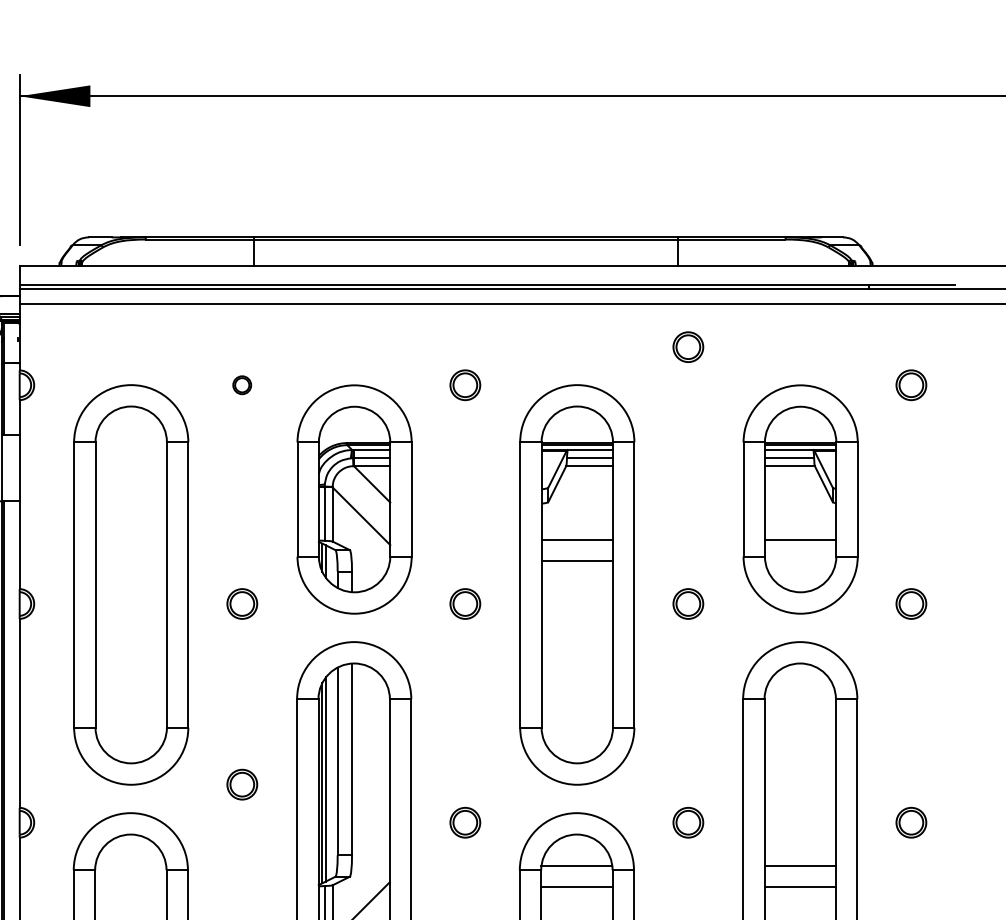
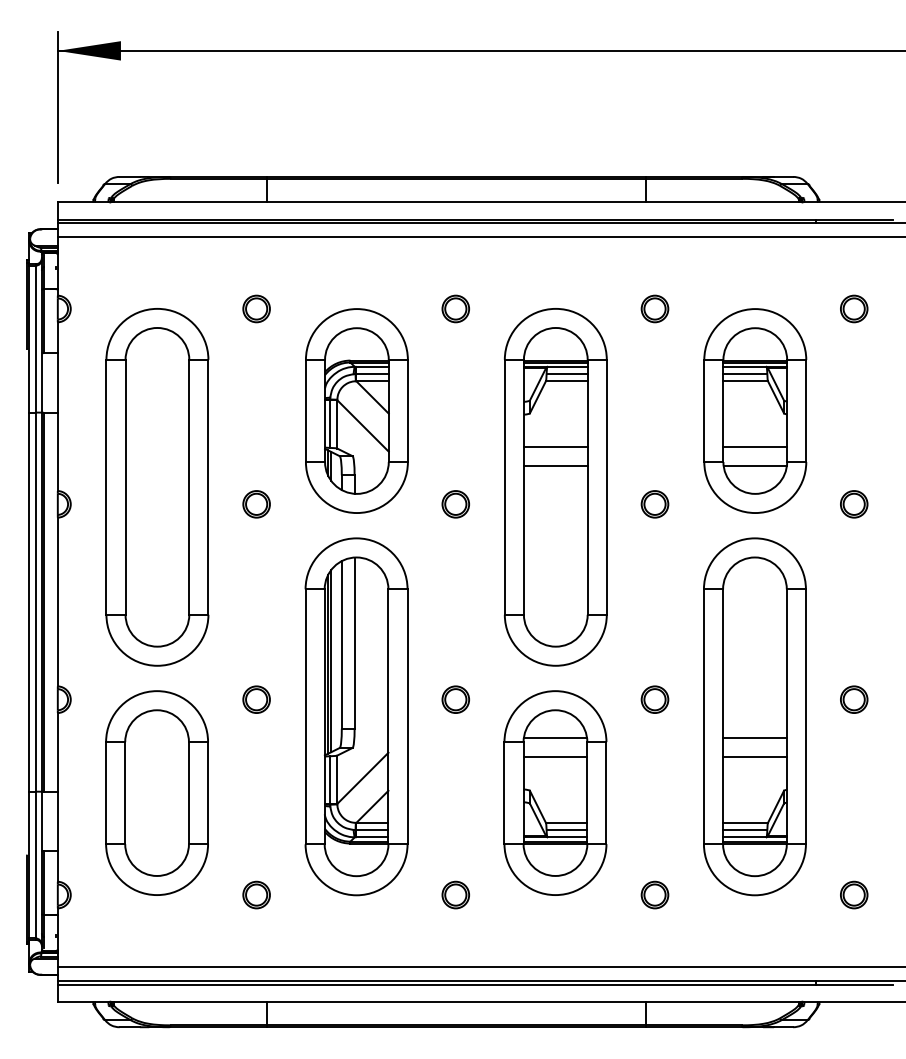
part: (687, 346) -> (654, 308), moved
part: (242, 384) -> (256, 308), size x1.67
line: (799, 560) -> (754, 465), added
part: (242, 784) -> (256, 699), moved

